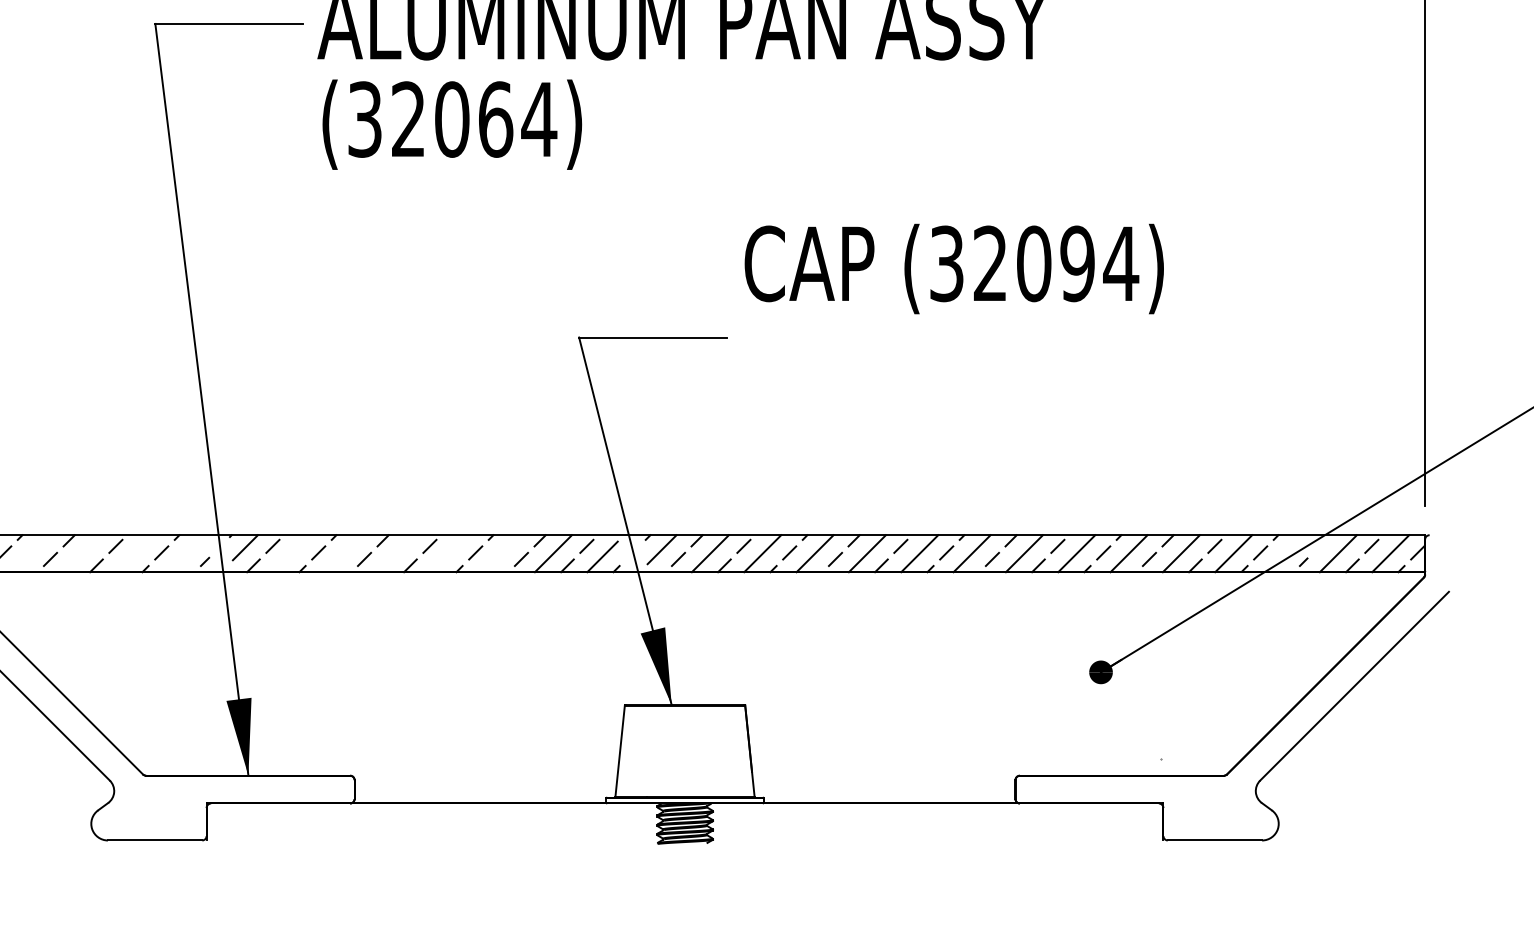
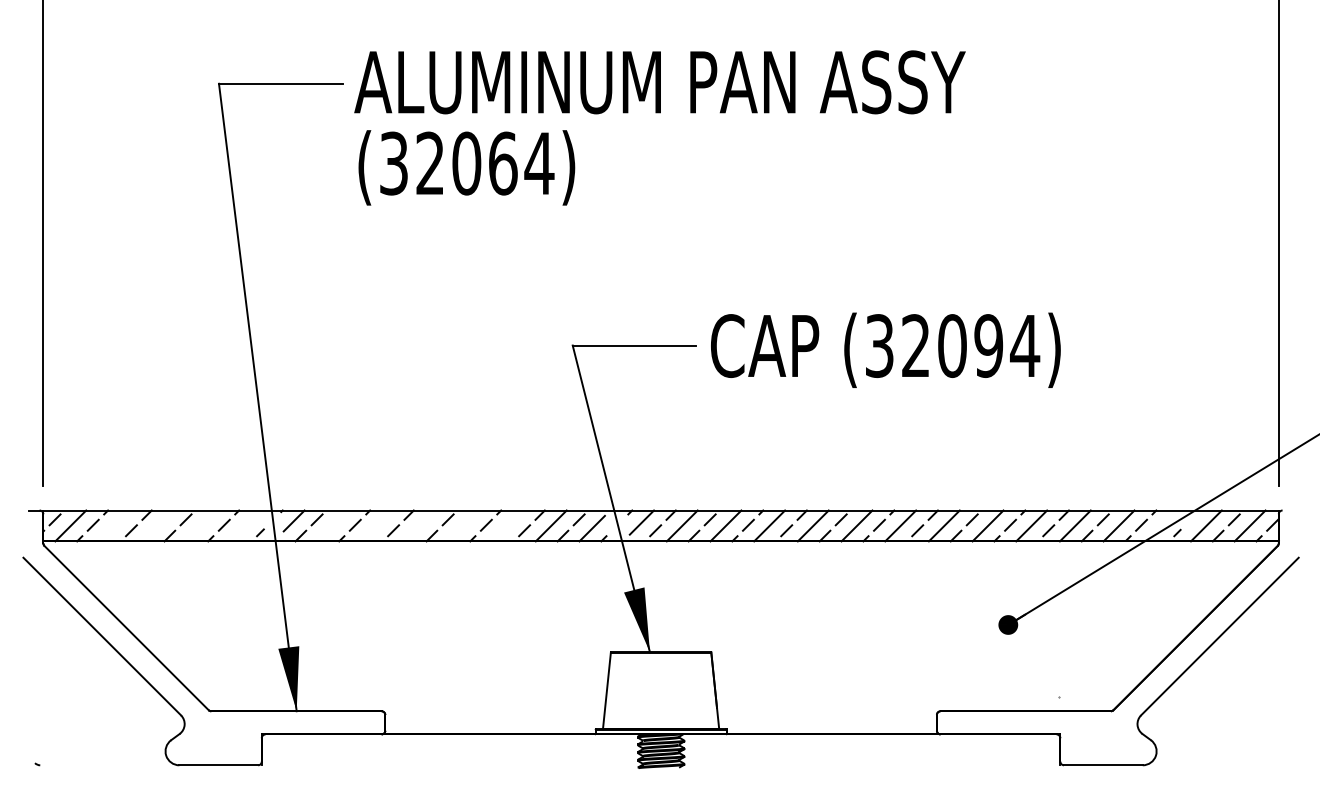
text: (953, 268) -> (885, 349), moved

